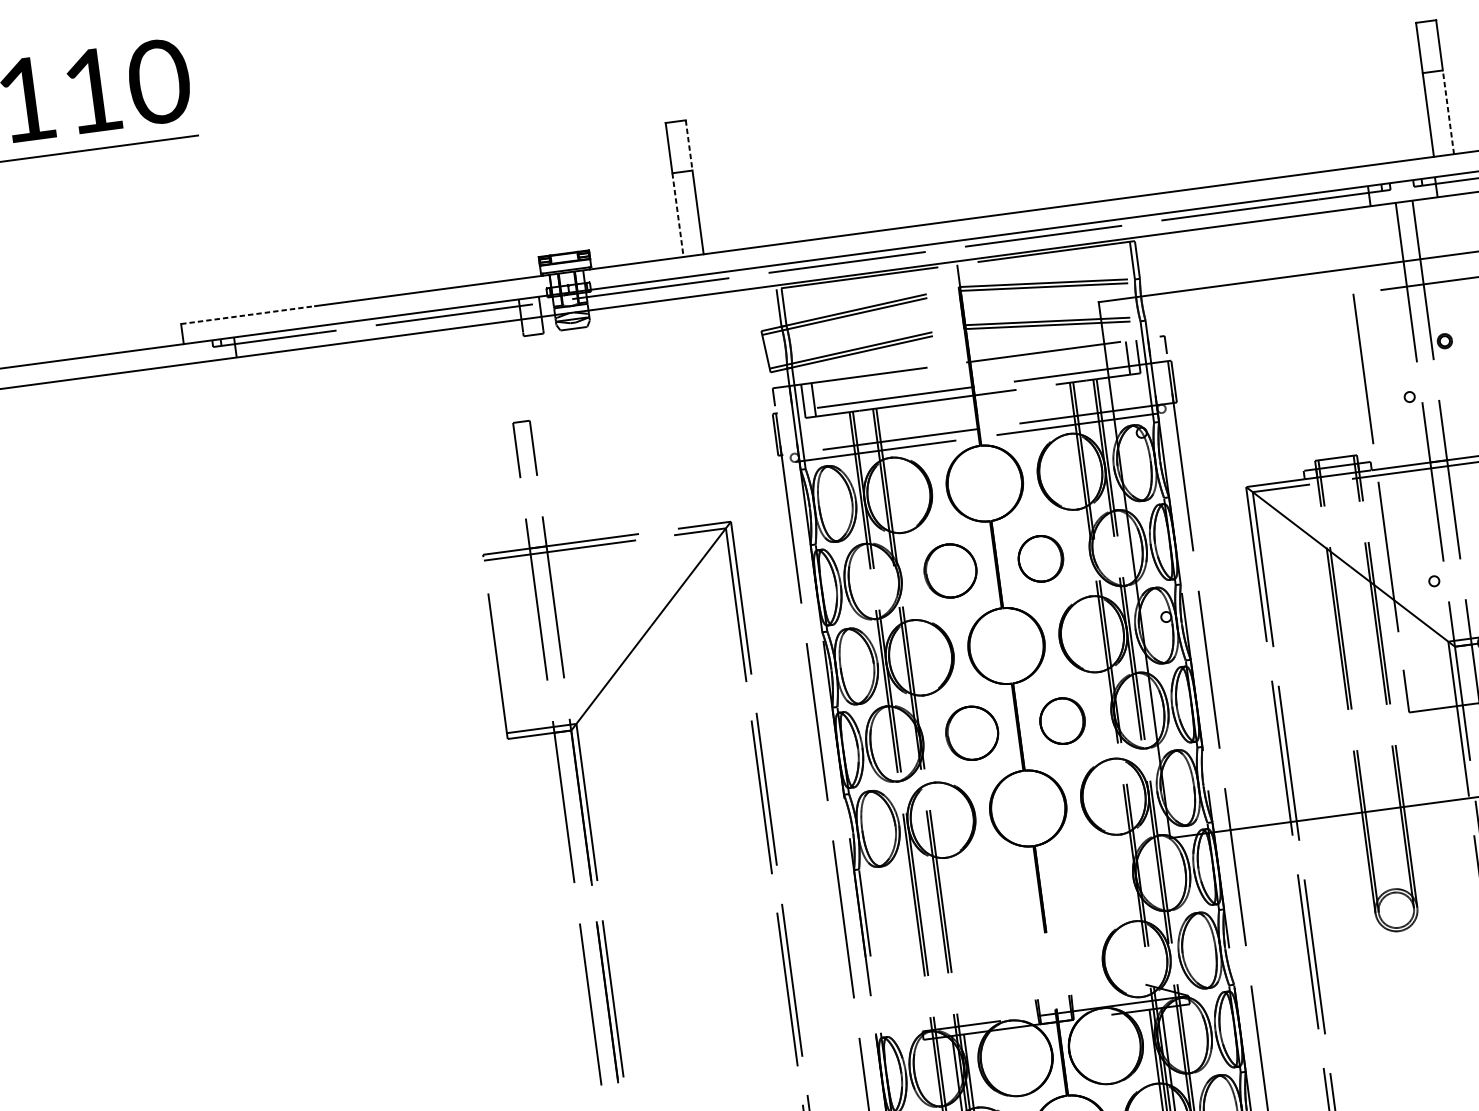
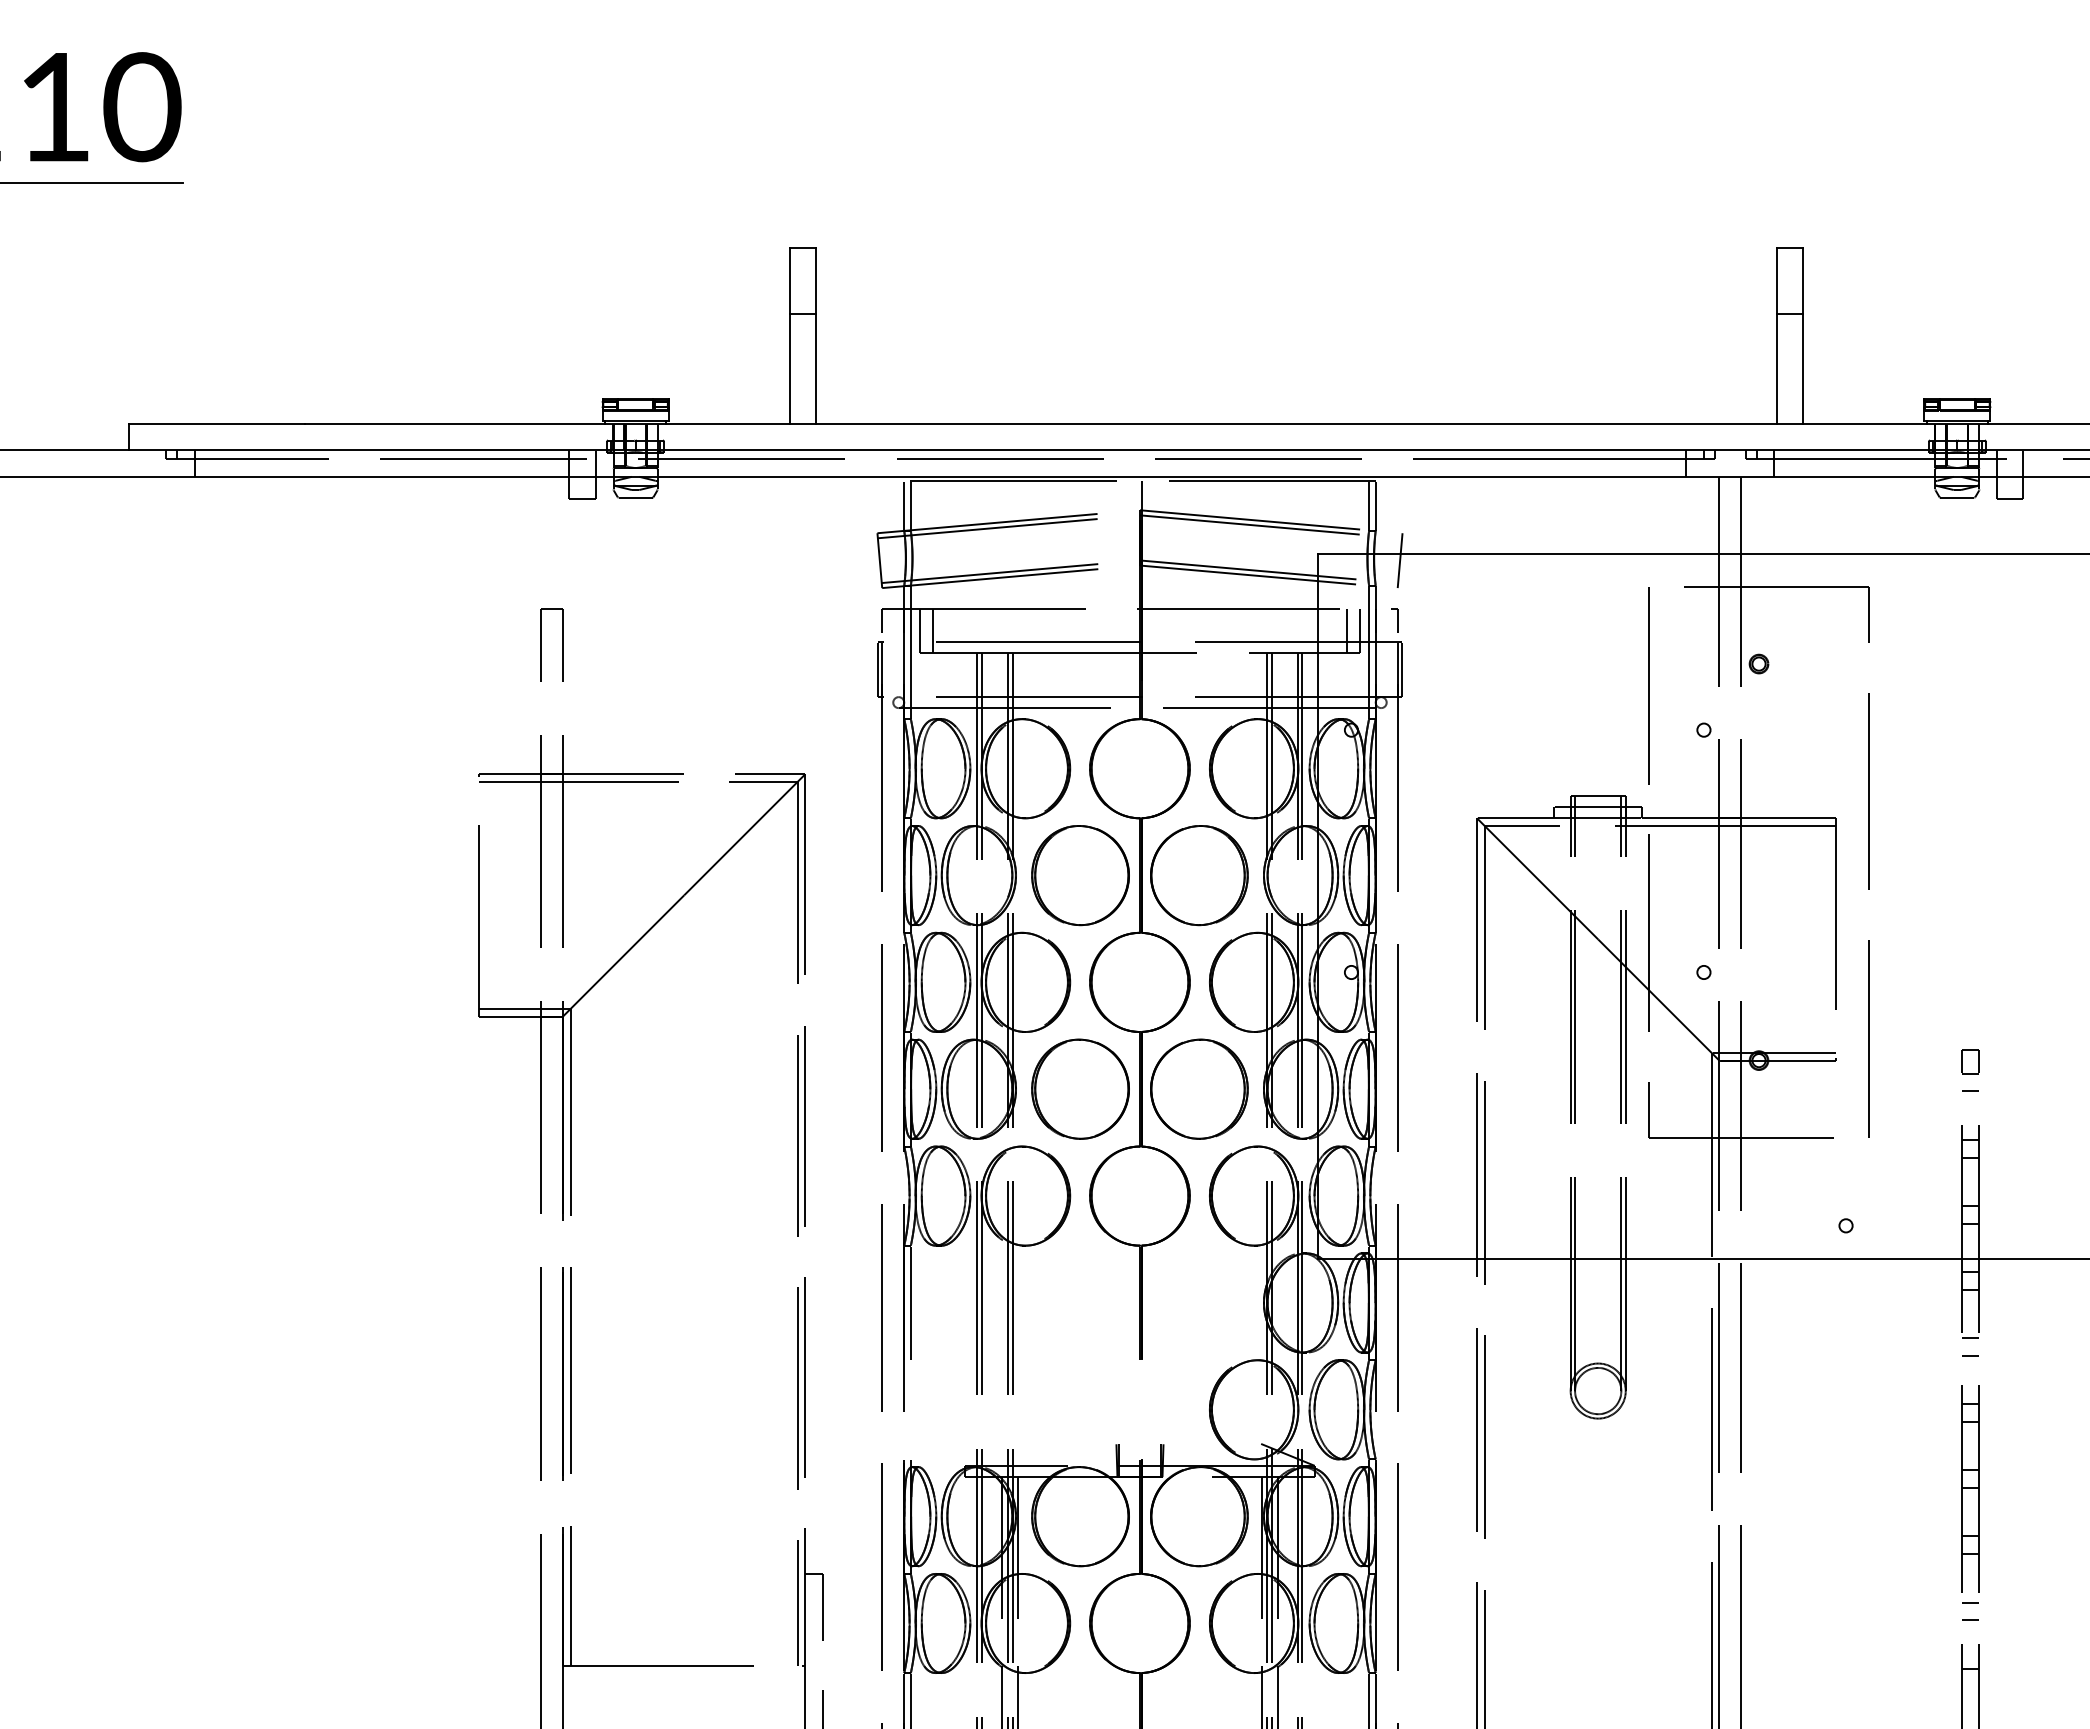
line: (1448, 112) -> (1803, 368), dashed -> solid
line: (689, 145) -> (816, 281), dashed -> solid
line: (677, 215) -> (789, 369), dashed -> solid
line: (1161, 298) -> (1399, 560), added
line: (248, 314) -> (217, 423), dashed -> solid
part: (1040, 558) -> (1199, 875), size x1.67
part: (950, 570) -> (1080, 875), size x1.43
part: (1062, 720) -> (1199, 1088), size x1.67
part: (972, 732) -> (1080, 1088), size x1.43

